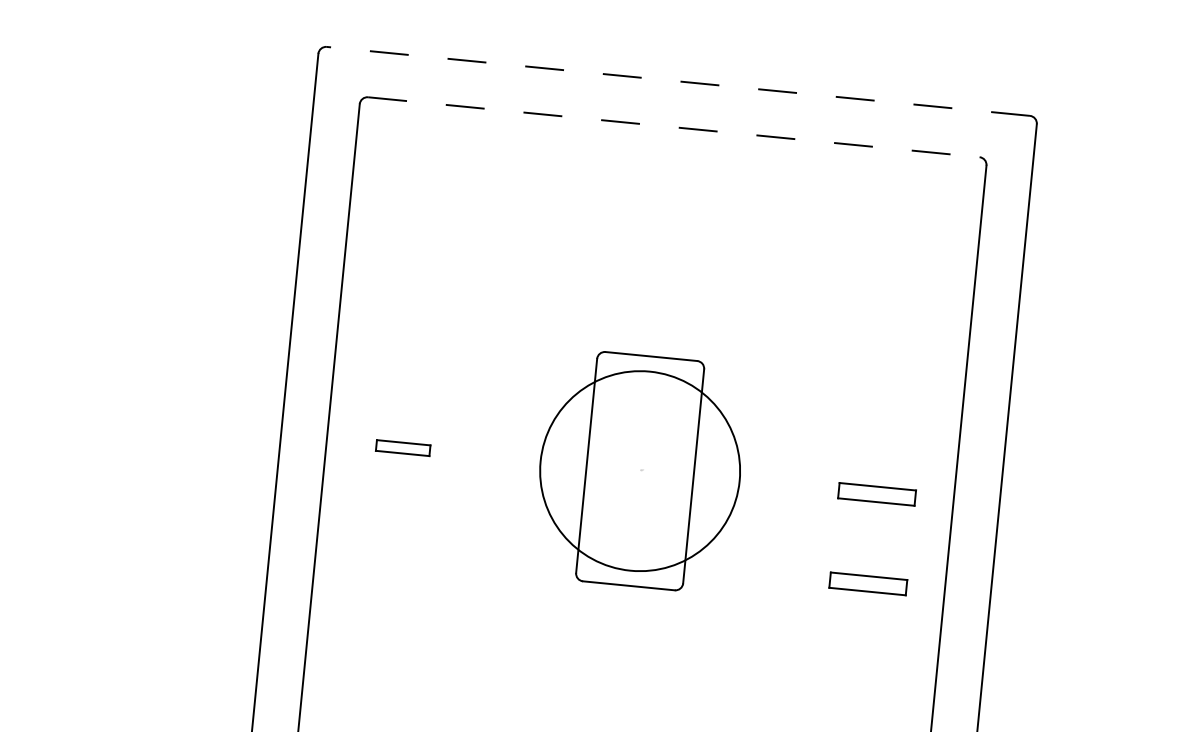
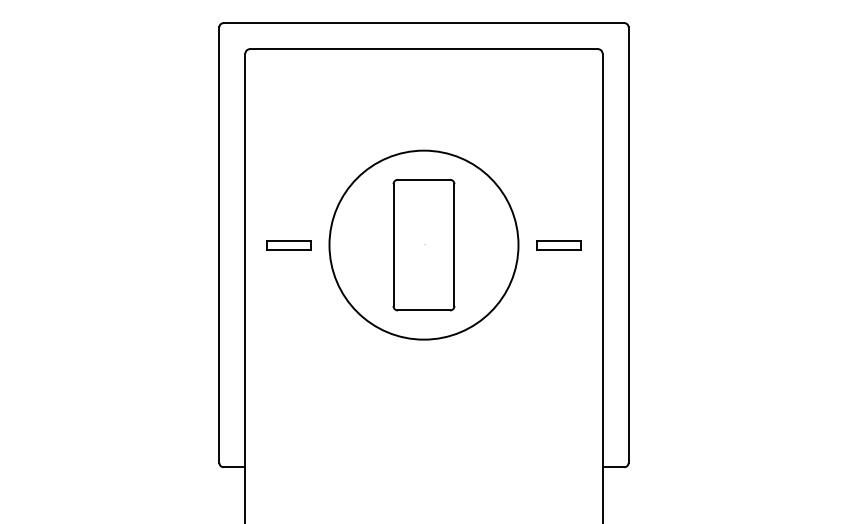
line: (677, 82) -> (423, 23), dashed -> solid
line: (674, 127) -> (424, 49), dashed -> solid
part: (402, 448) -> (288, 245), size x1.43
circle: (639, 469) -> (423, 244), size x1.67
part: (867, 584) -> (558, 296), removed

